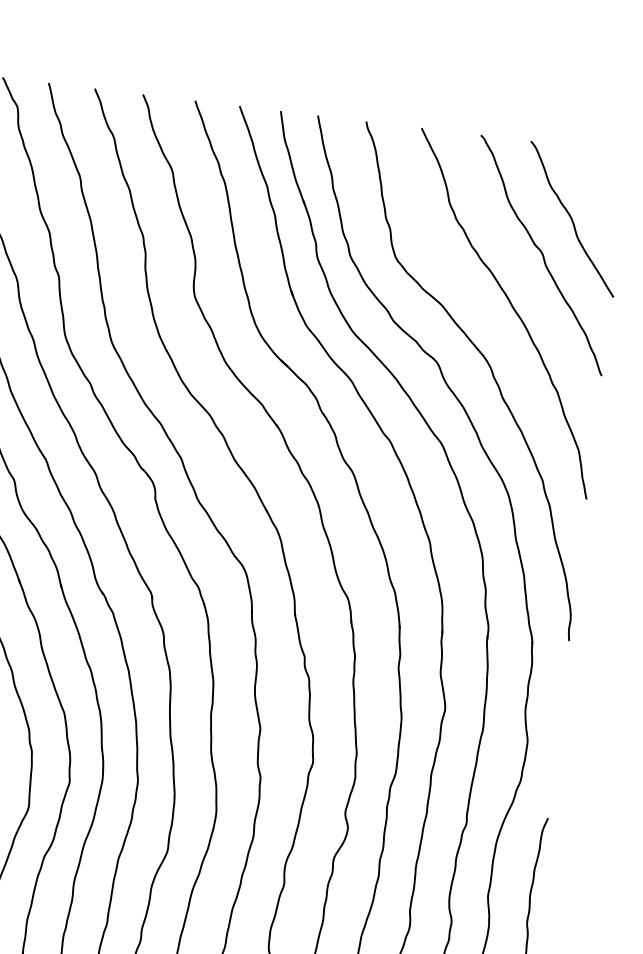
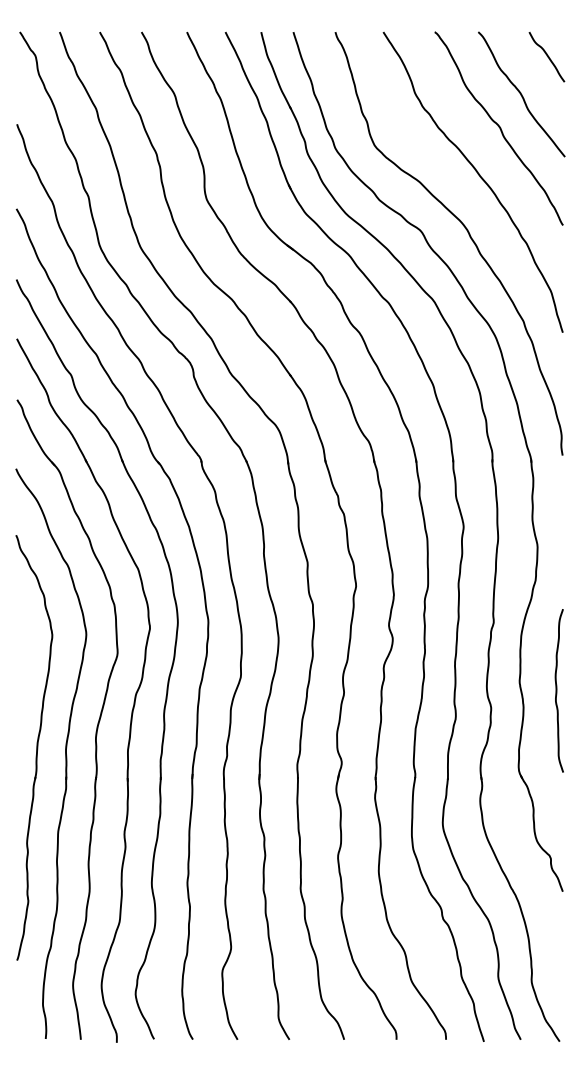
curve: (607, 180) -> (547, 57), added

